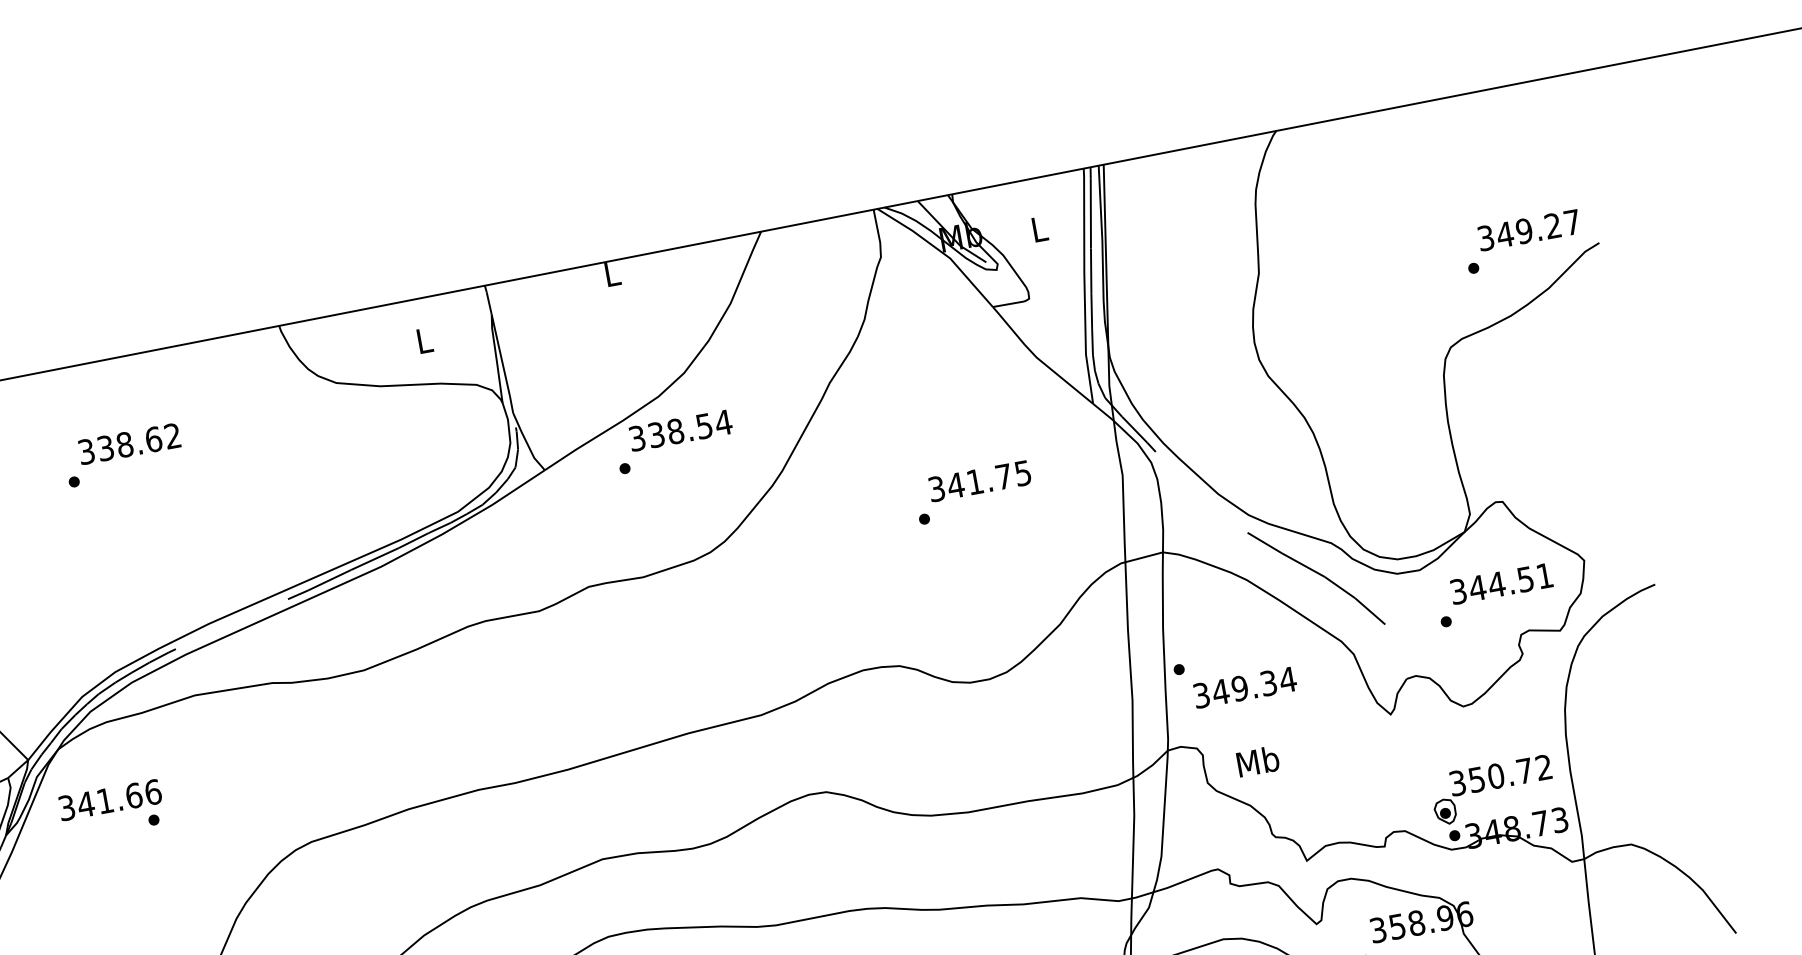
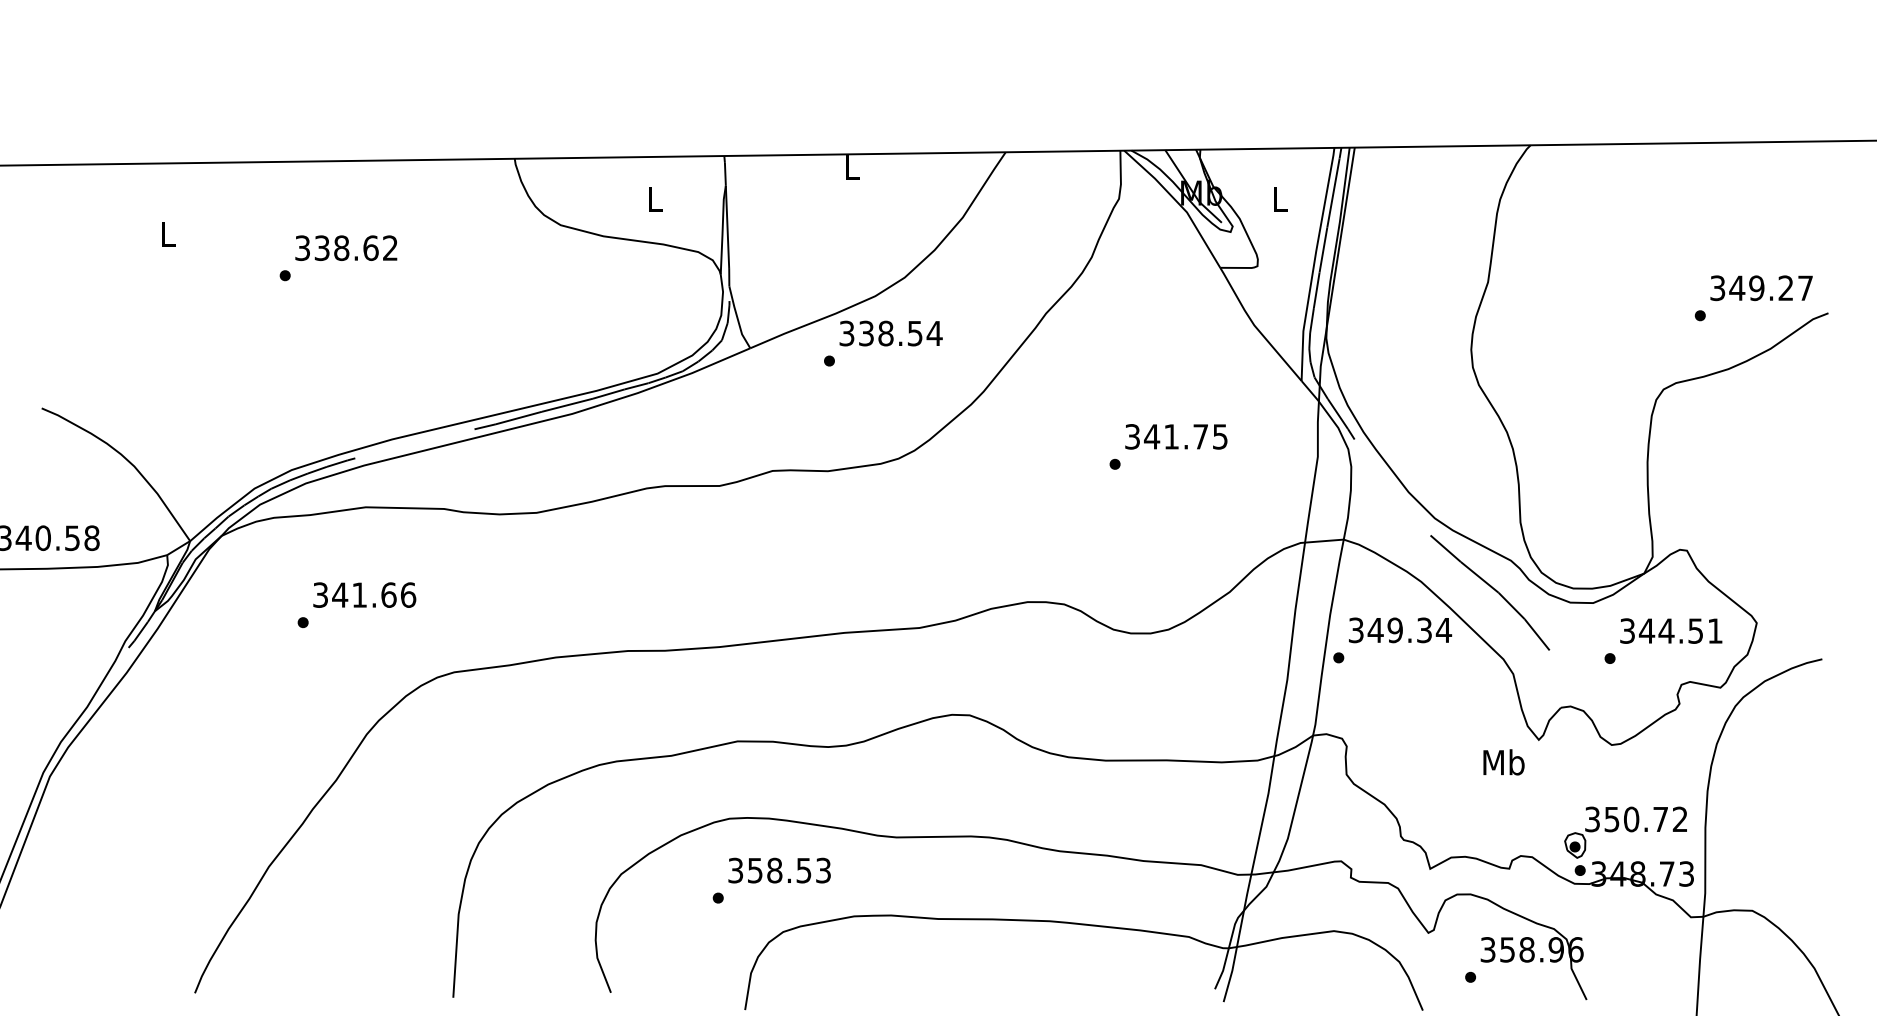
text: (1245, 687) -> (1400, 630), moved
text: (1257, 761) -> (1503, 762), moved
text: (109, 799) -> (364, 594), moved

